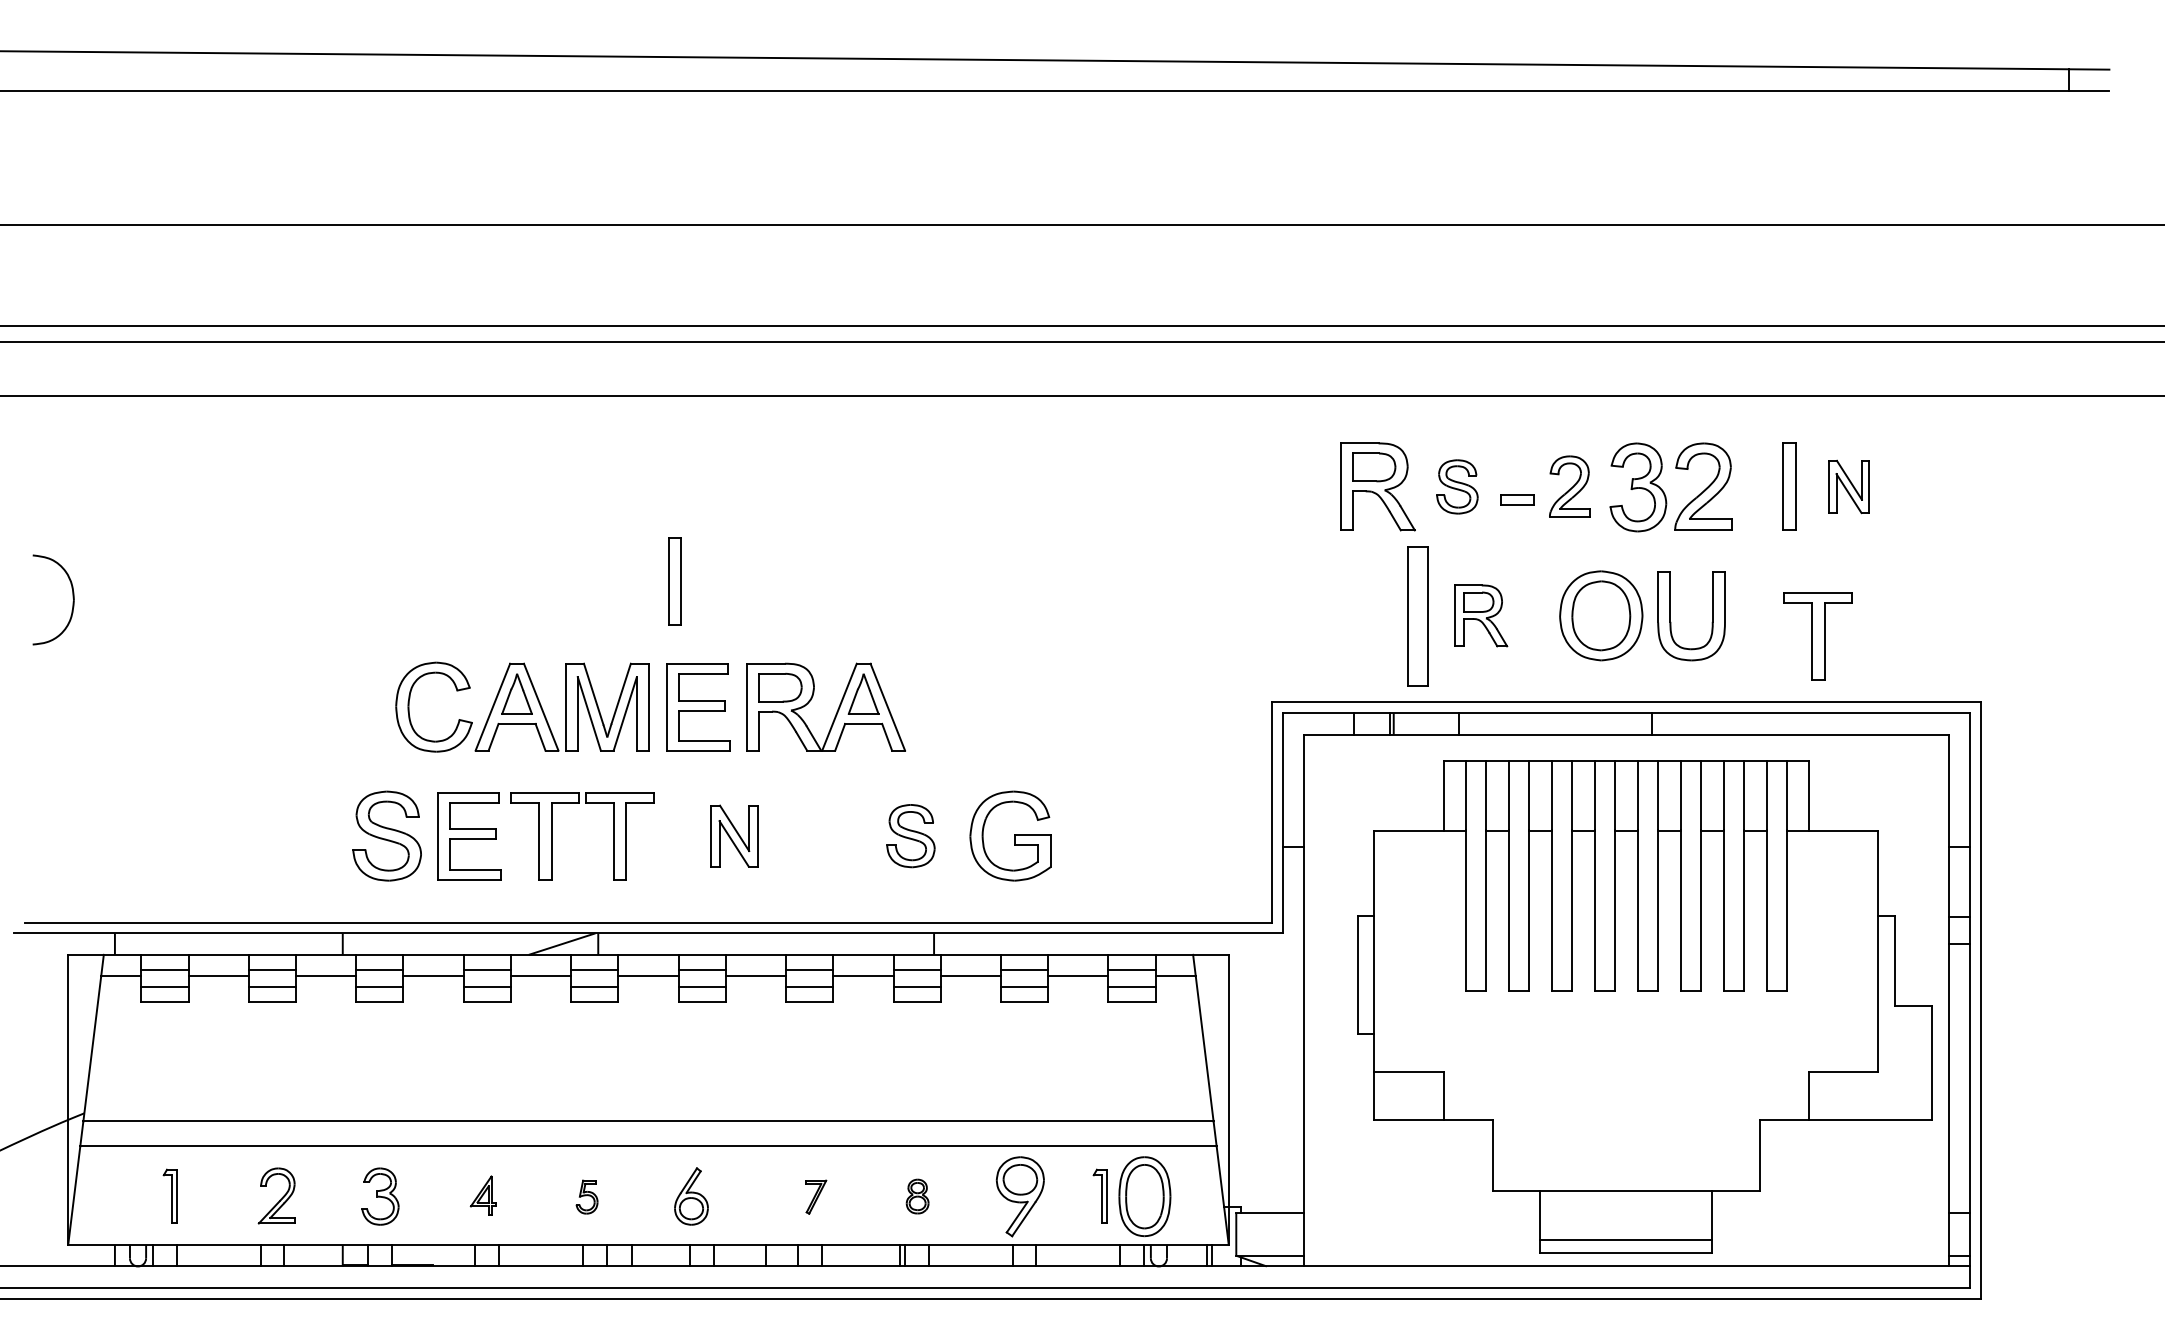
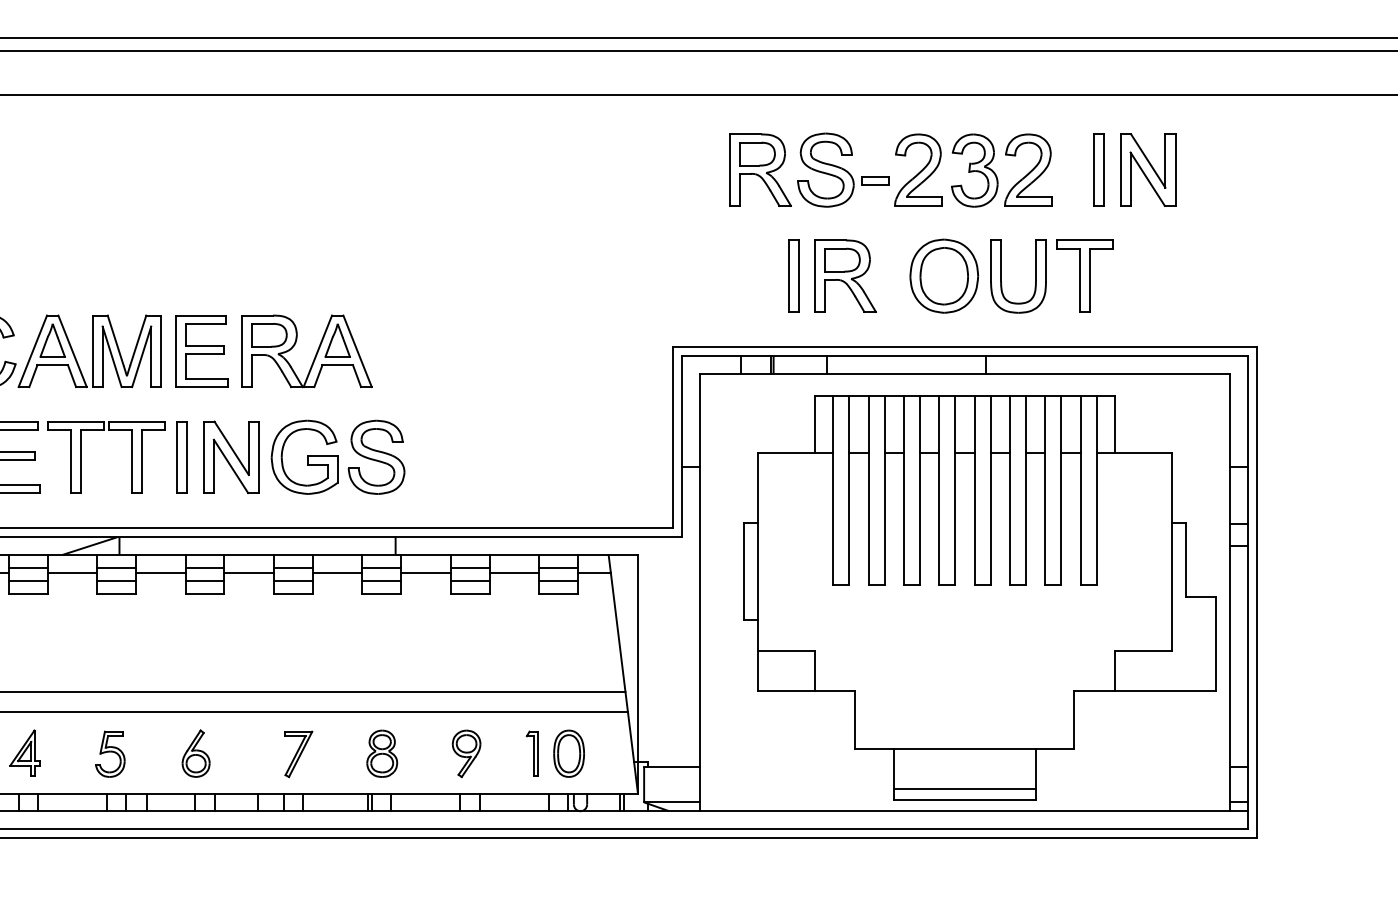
part: (1457, 486) -> (826, 169), size x1.67
part: (1569, 486) -> (918, 169), size x1.43
part: (1849, 486) -> (1148, 169), size x1.67
part: (674, 581) -> (182, 457), moved
part: (1417, 615) -> (793, 275), size x0.62
part: (1481, 615) -> (845, 275), size x1.43
part: (1817, 636) -> (1084, 275), moved
part: (734, 835) -> (231, 456), size x1.43
part: (910, 835) -> (376, 456), size x1.43
part: (1010, 835) -> (304, 456), moved
part: (483, 1195) -> (25, 752), size x1.43
part: (586, 1196) -> (109, 753), size x1.67
part: (816, 1196) -> (298, 753), size x1.67
part: (917, 1196) -> (381, 753), size x1.67
part: (1020, 1196) -> (466, 753), size x0.71
part: (1145, 1196) -> (569, 753), size x0.71

